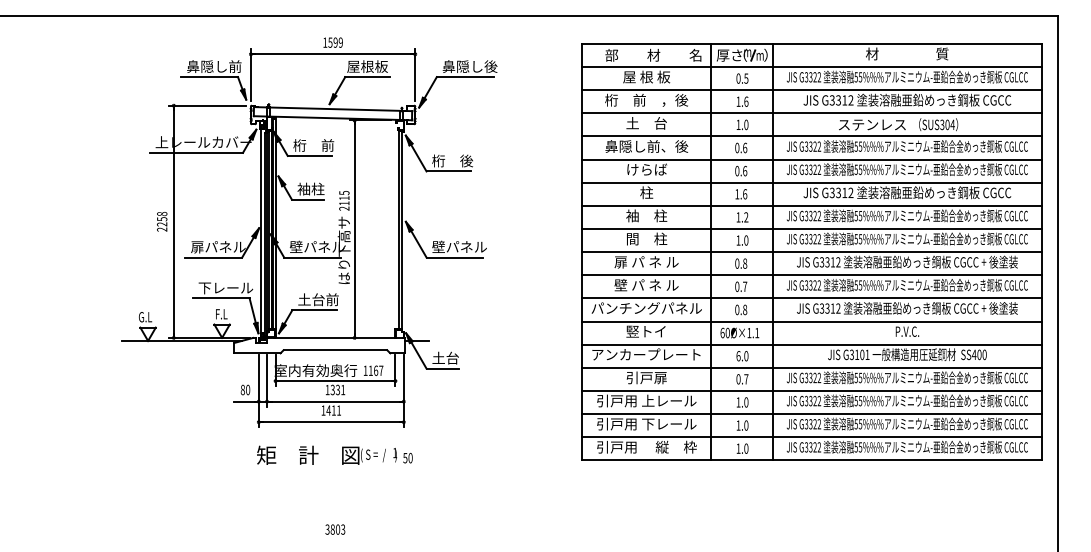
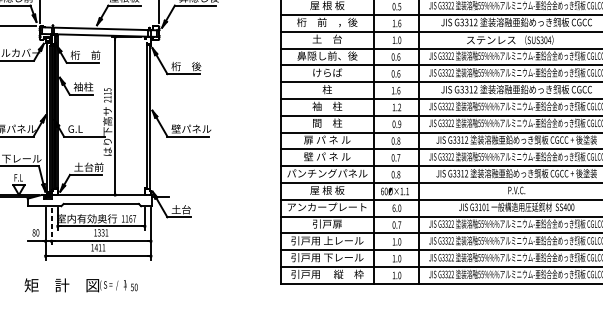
text: (742, 240) -> (396, 124), 1.0 -> 0.9
text: (316, 246) -> (87, 128), 壁パネル -> G.L
text: (646, 331) -> (327, 190), 竪トイ -> 屋 根 板
line: (267, 381) -> (51, 226), solid -> dashed
text: (334, 454) -> (80, 284), moved

